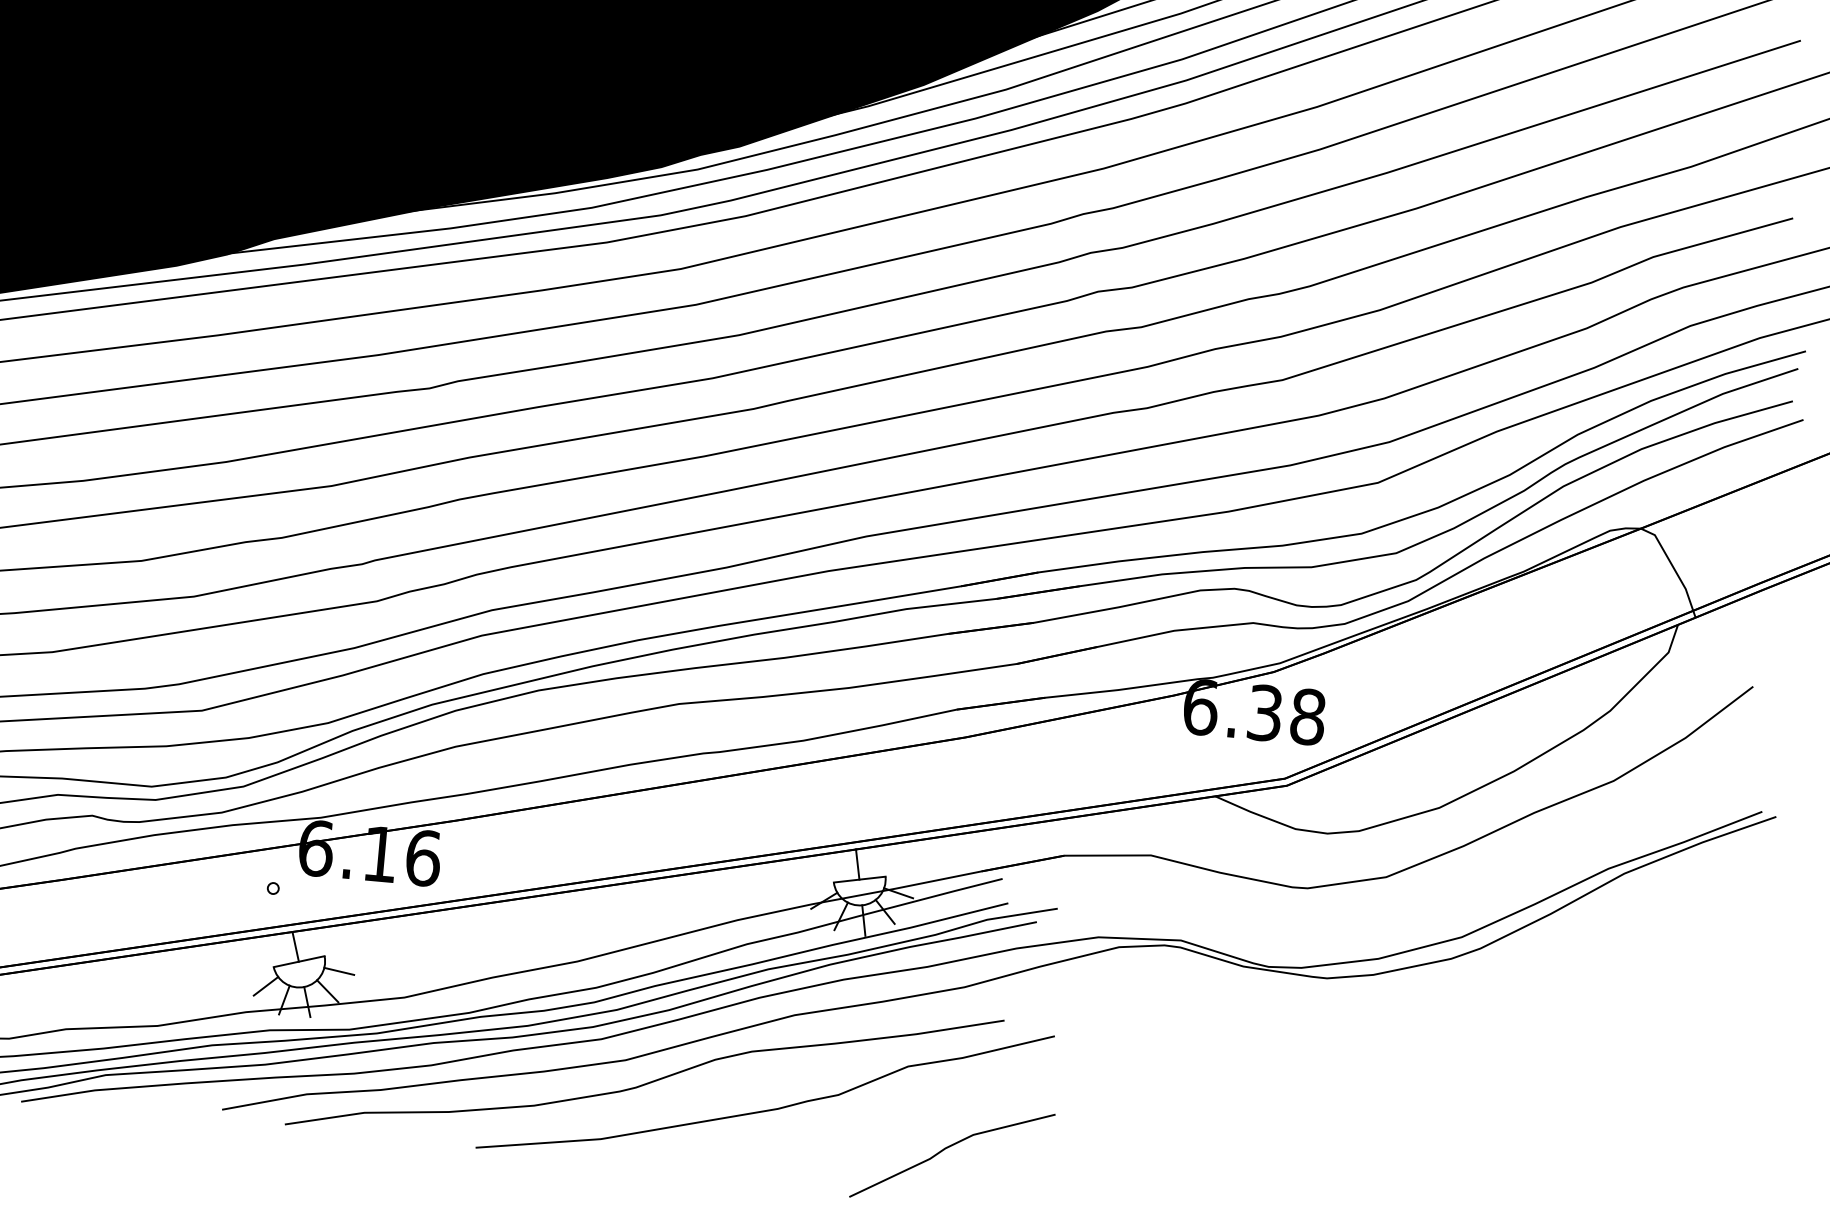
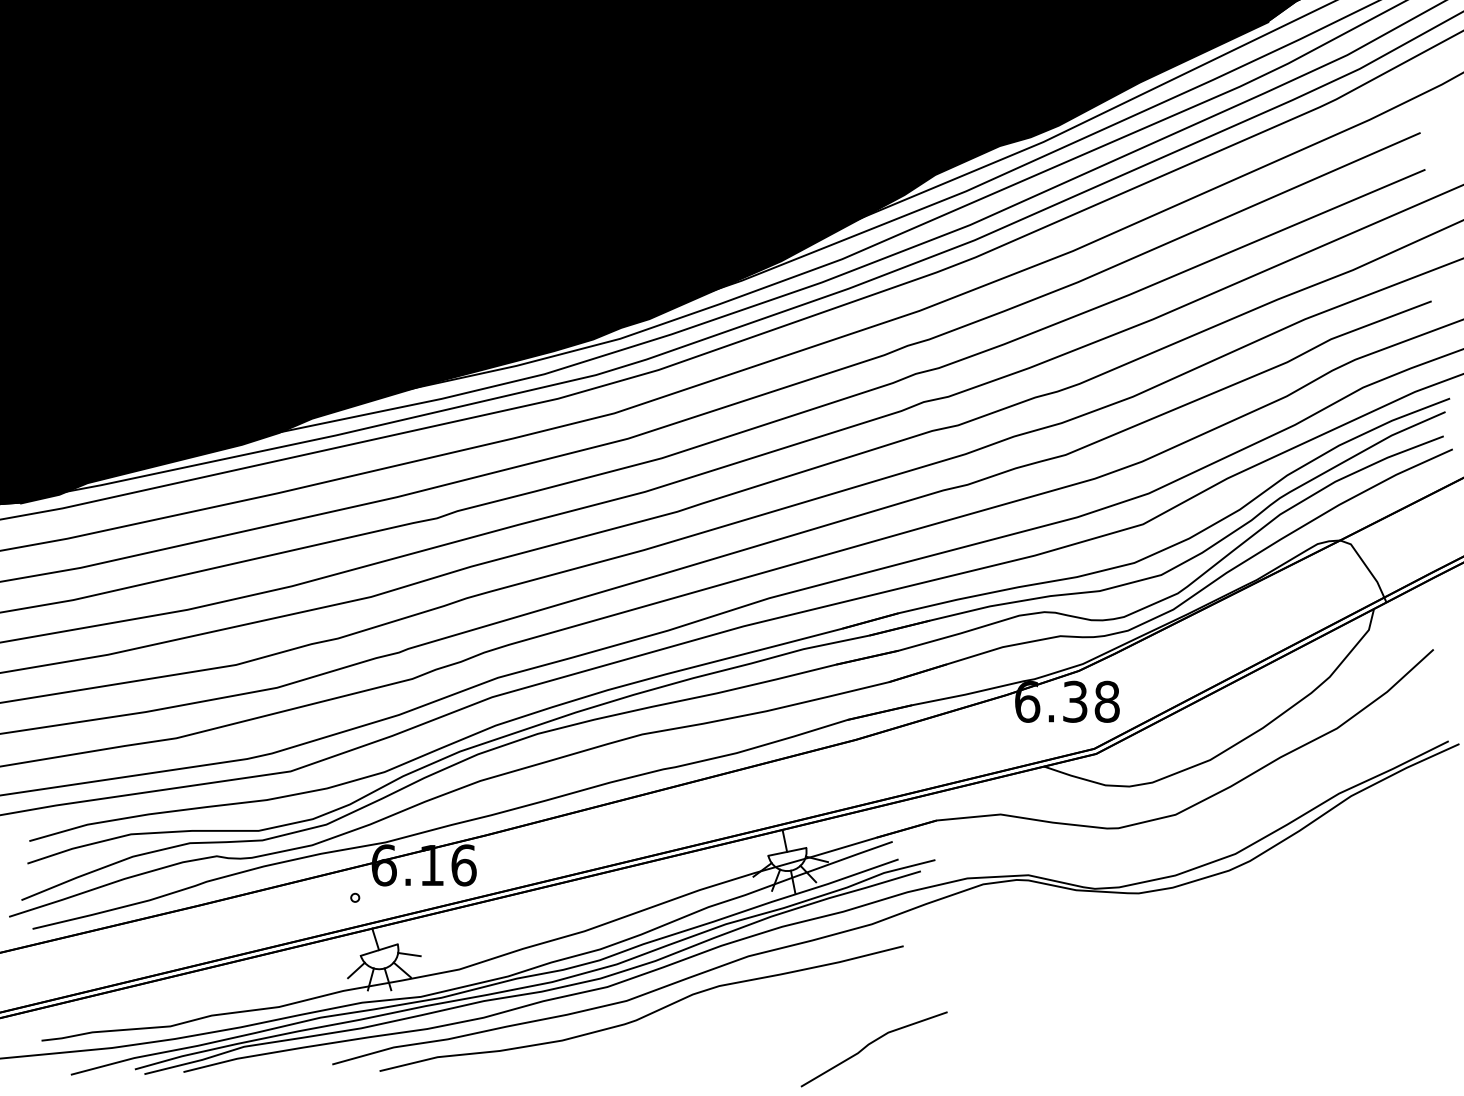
curve: (767, 1109) -> (734, 1027), removed

